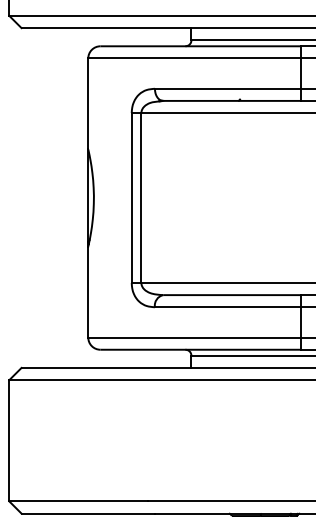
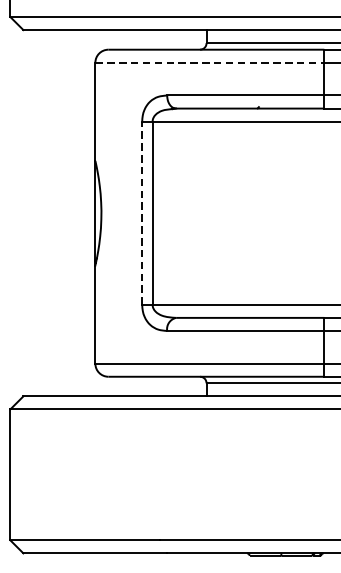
line: (195, 58) -> (210, 62), solid -> dashed
line: (131, 198) -> (141, 213), solid -> dashed

